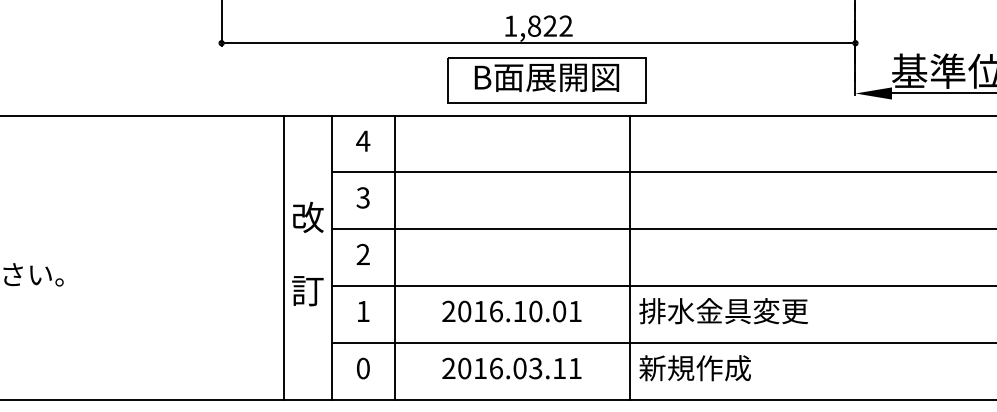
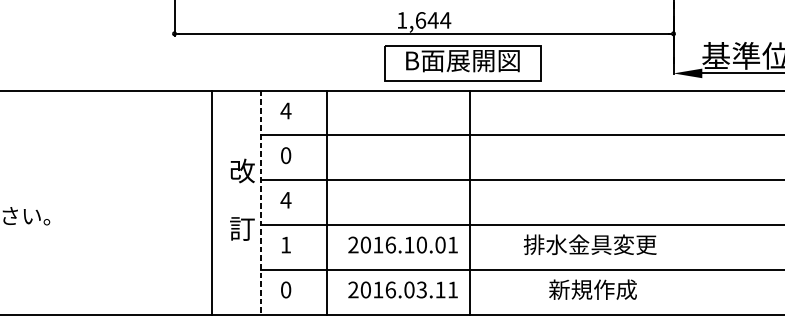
text: (550, 25) -> (433, 19), 1,822 -> 1,644
part: (546, 80) -> (462, 63), moved
text: (362, 197) -> (285, 155), 3 -> 0
text: (363, 253) -> (286, 199), 2 -> 4
line: (283, 257) -> (212, 202), moved
line: (394, 257) -> (326, 202), moved
line: (629, 257) -> (470, 202), moved
line: (331, 258) -> (261, 203), solid -> dashed
text: (723, 311) -> (590, 245), moved
text: (694, 368) -> (592, 289), moved

